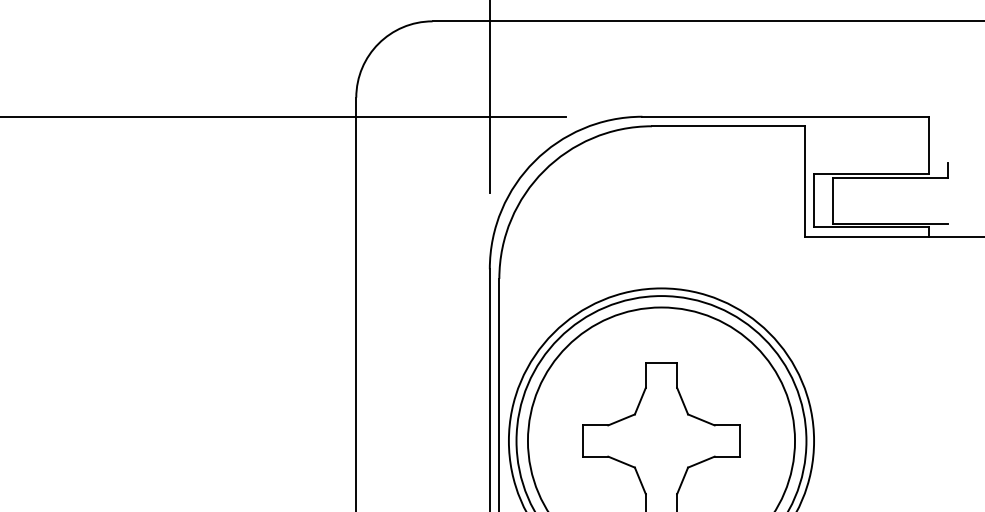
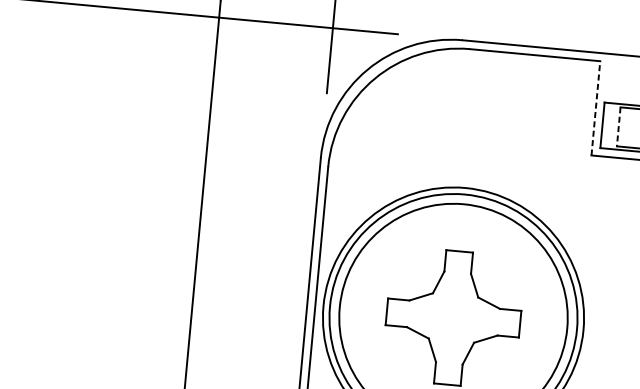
line: (804, 181) -> (595, 108), solid -> dashed
line: (833, 200) -> (619, 126), solid -> dashed

